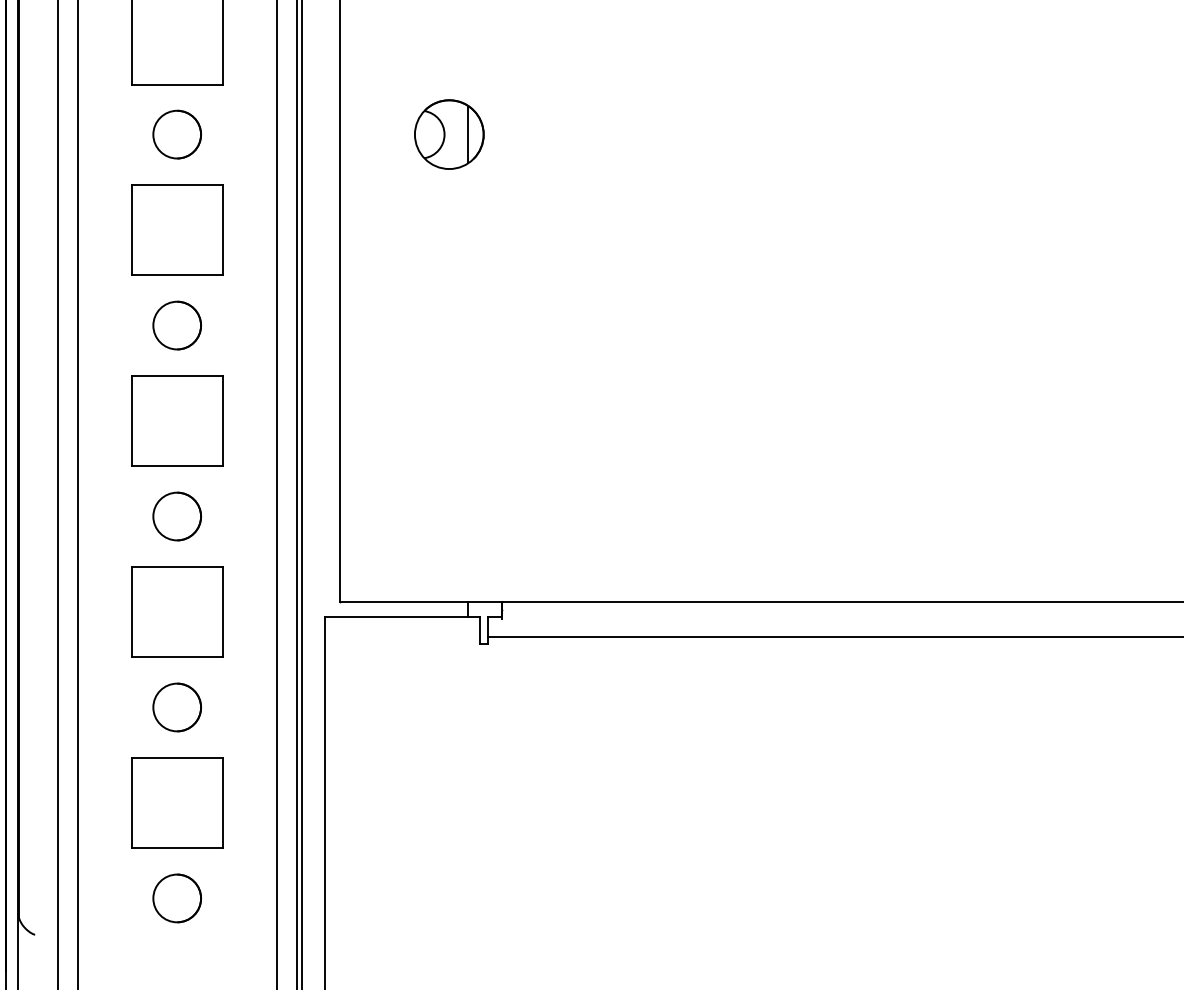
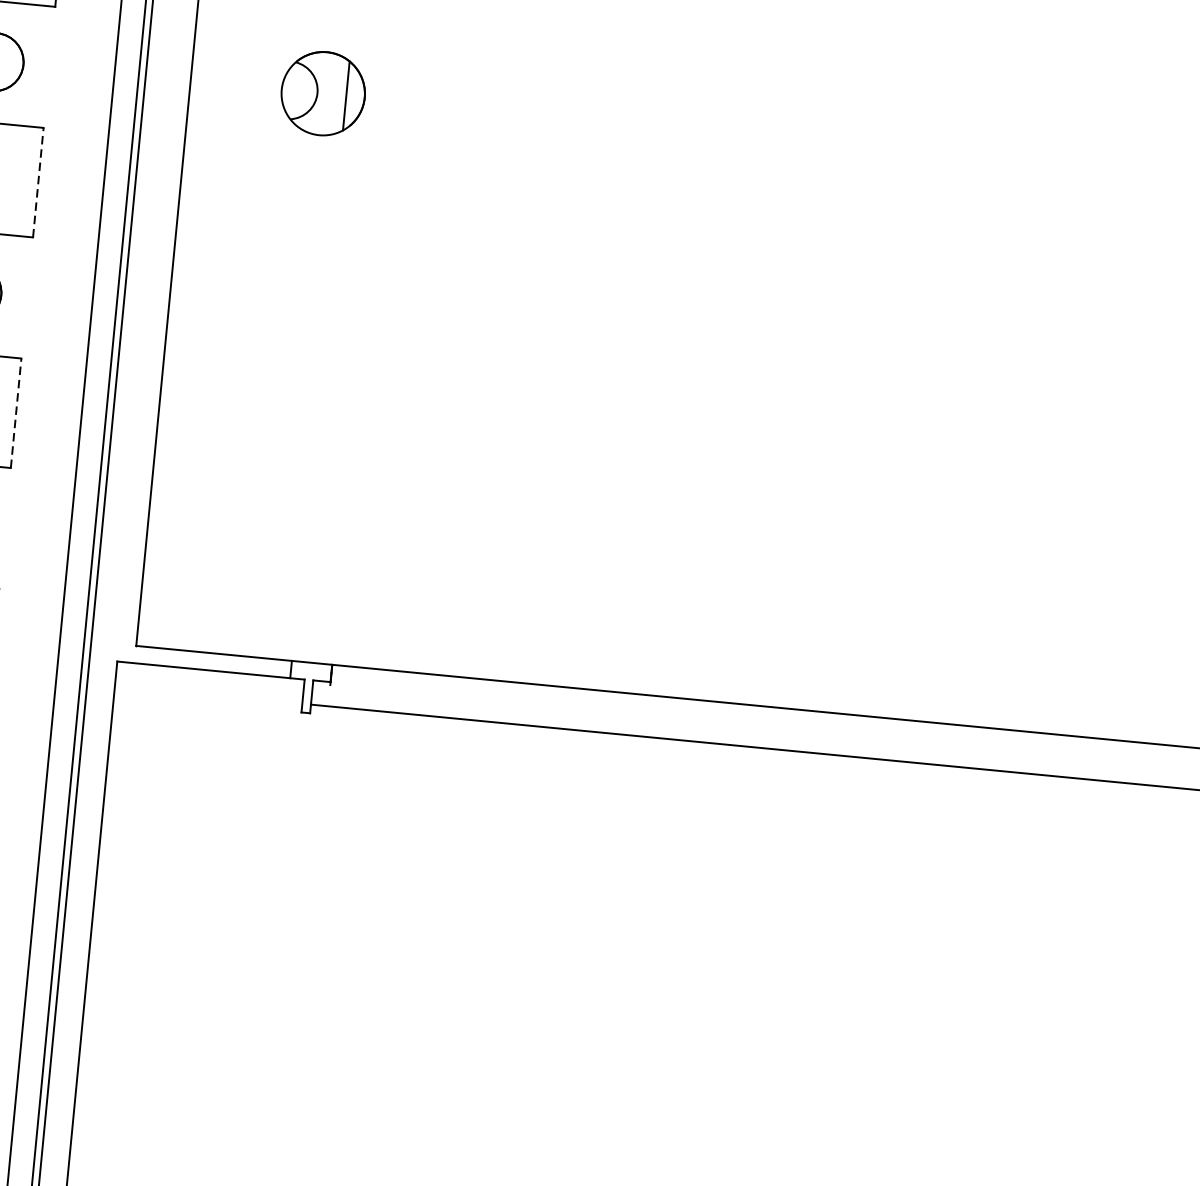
line: (222, 229) -> (38, 181), solid -> dashed
line: (222, 420) -> (16, 412), solid -> dashed

